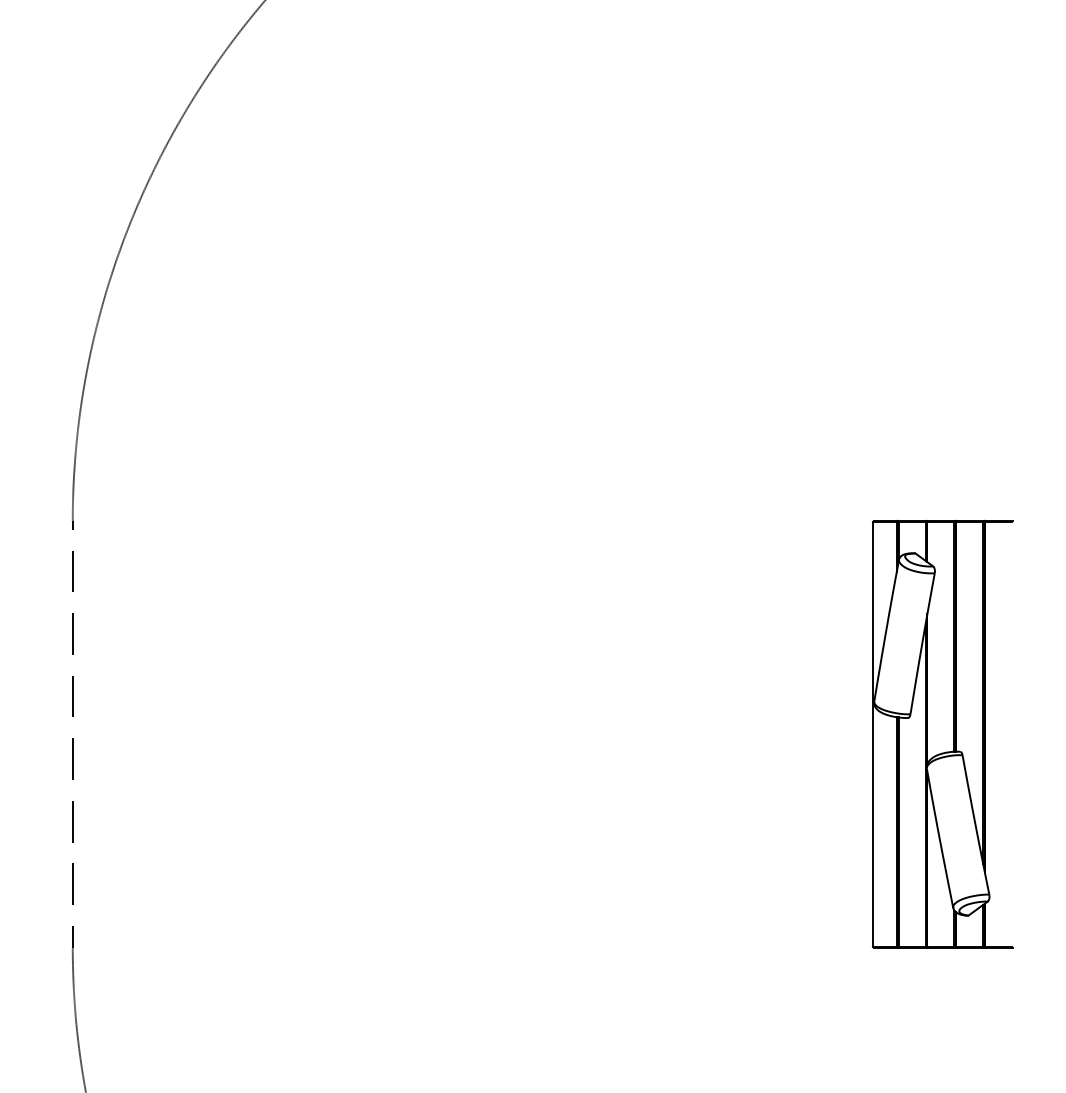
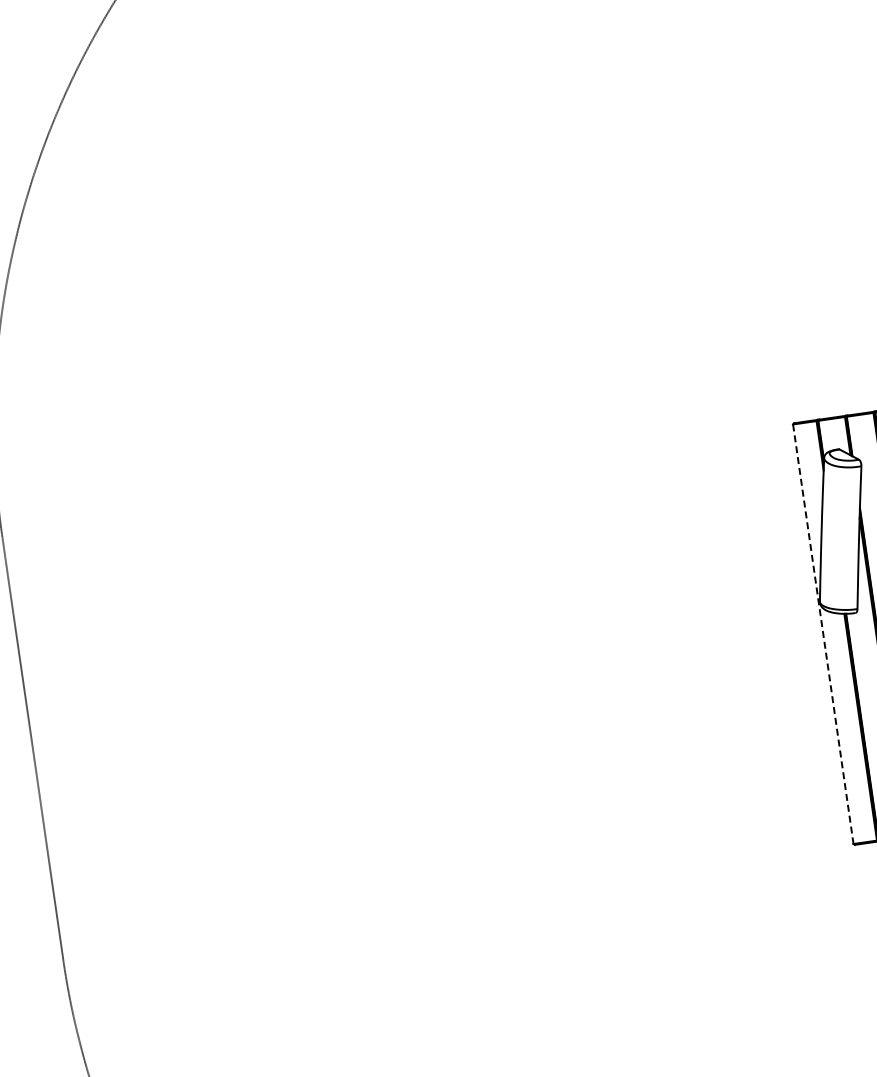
line: (872, 734) -> (822, 634), solid -> dashed

